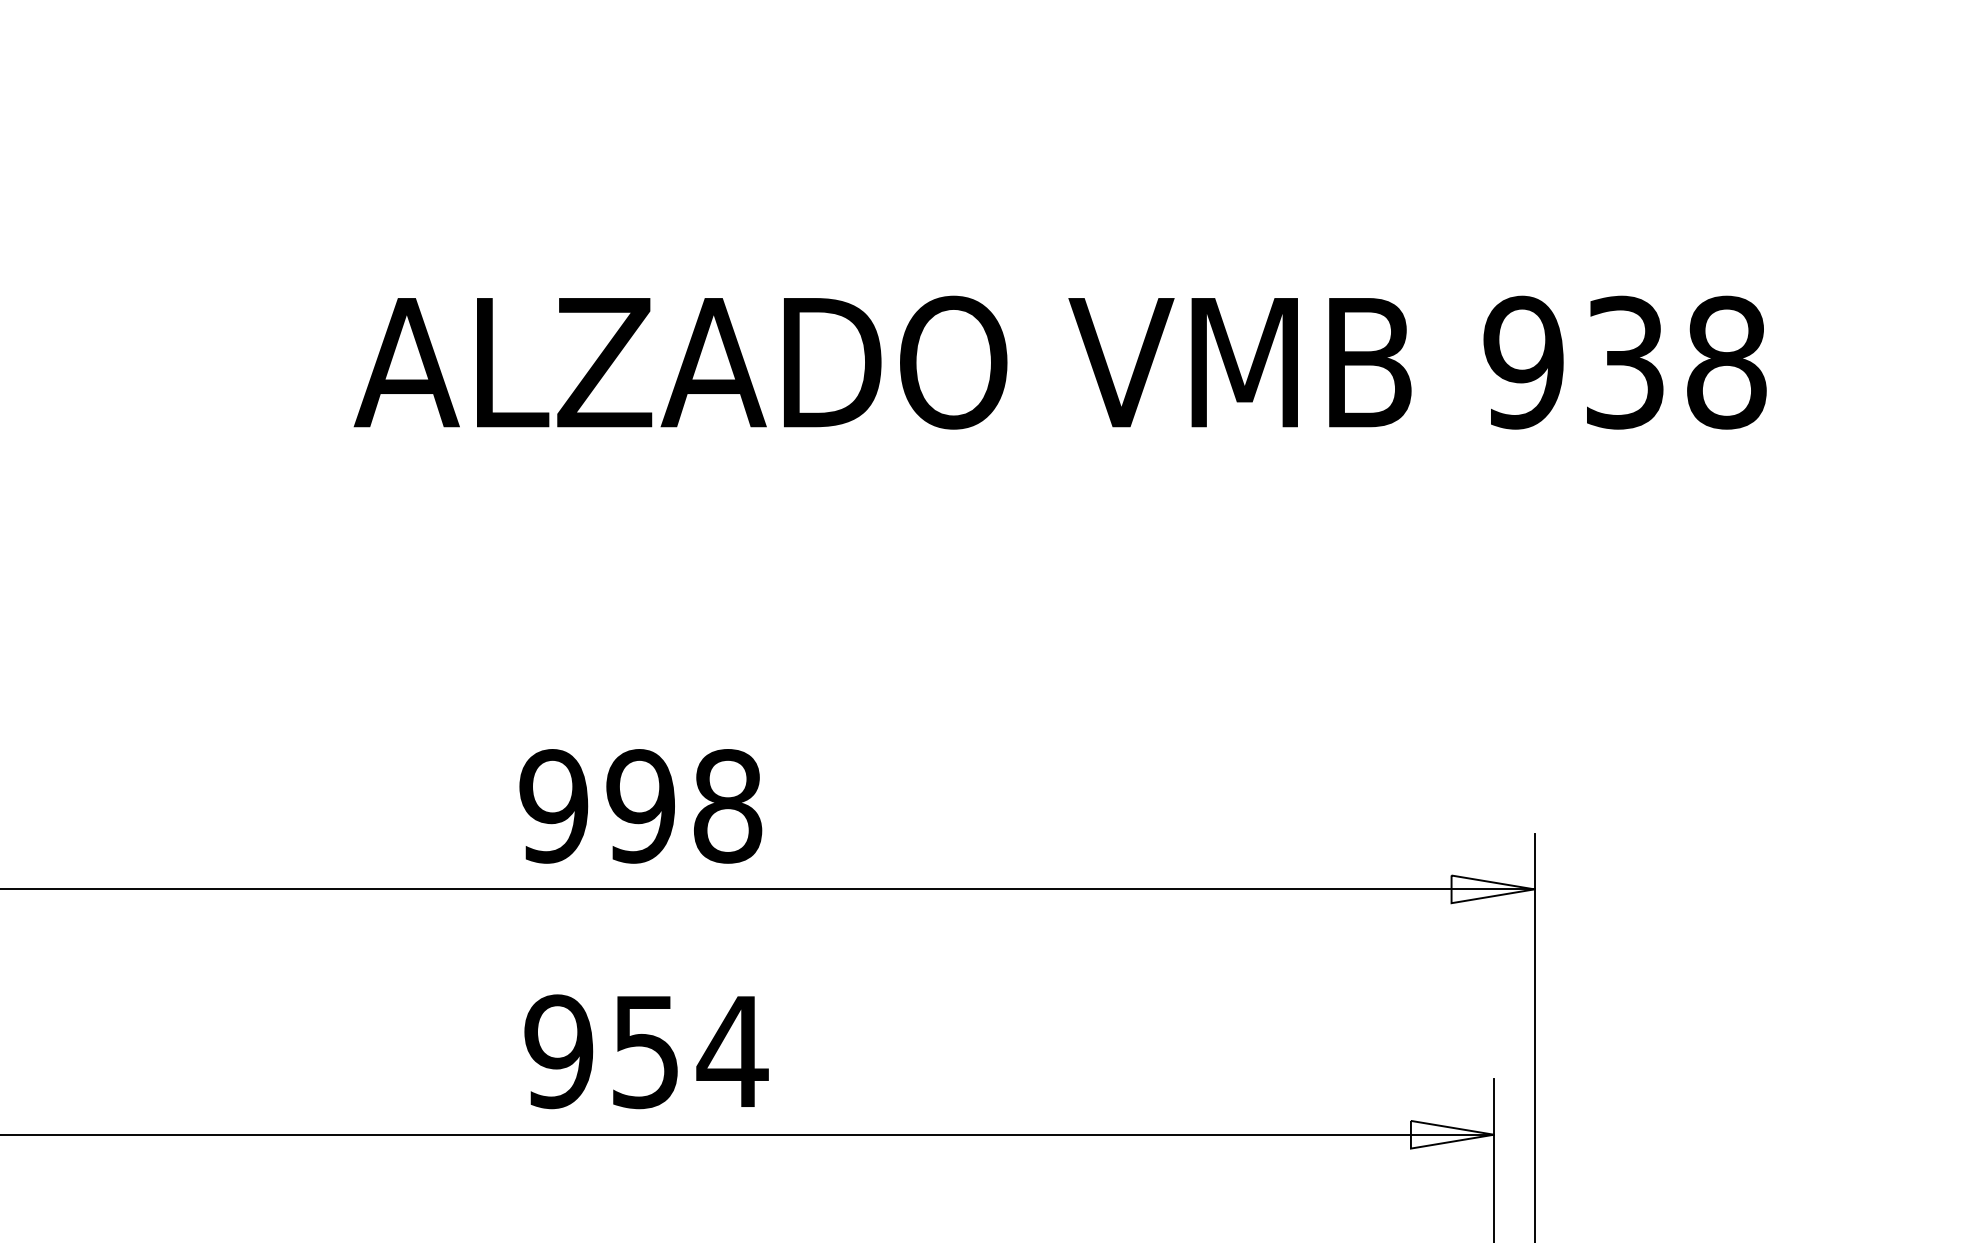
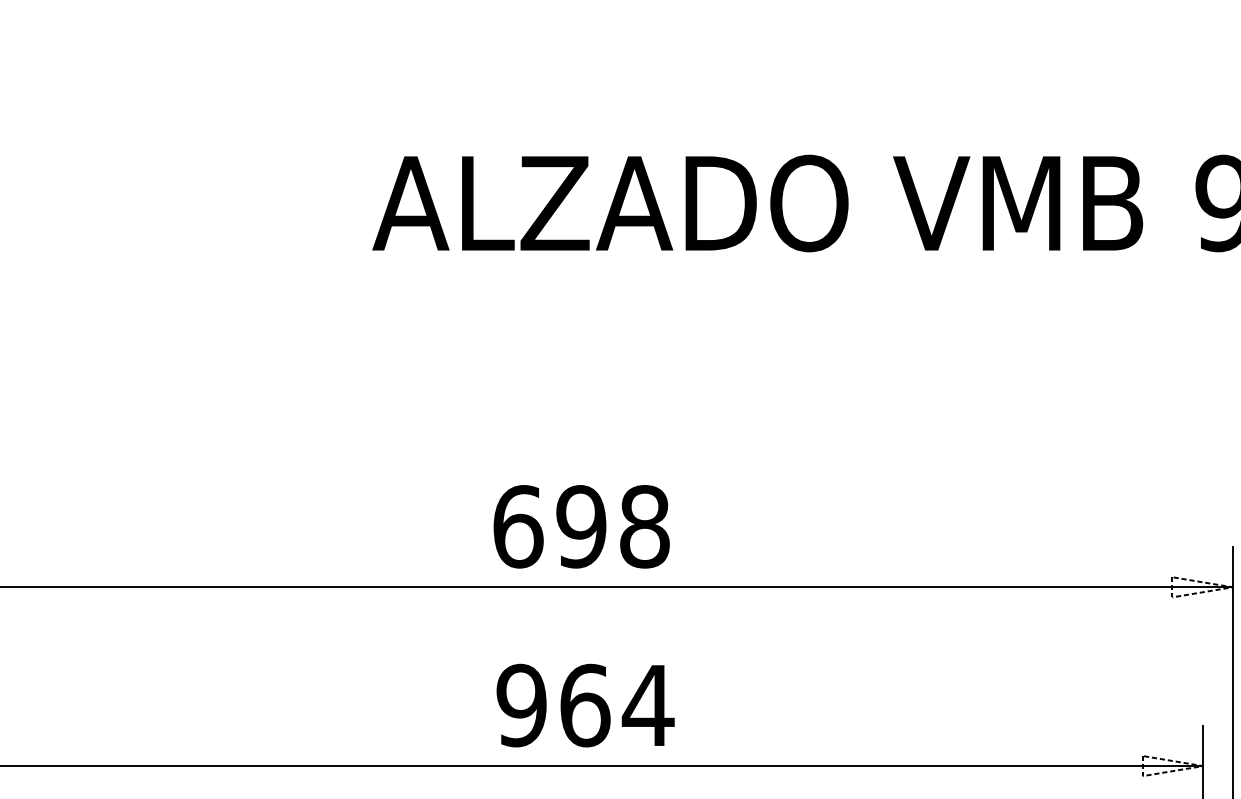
text: (554, 806) -> (518, 526), 998 -> 698
line: (1520, 891) -> (1222, 588), solid -> dashed
text: (646, 1051) -> (585, 705), 954 -> 964
line: (1480, 1137) -> (1193, 768), solid -> dashed

